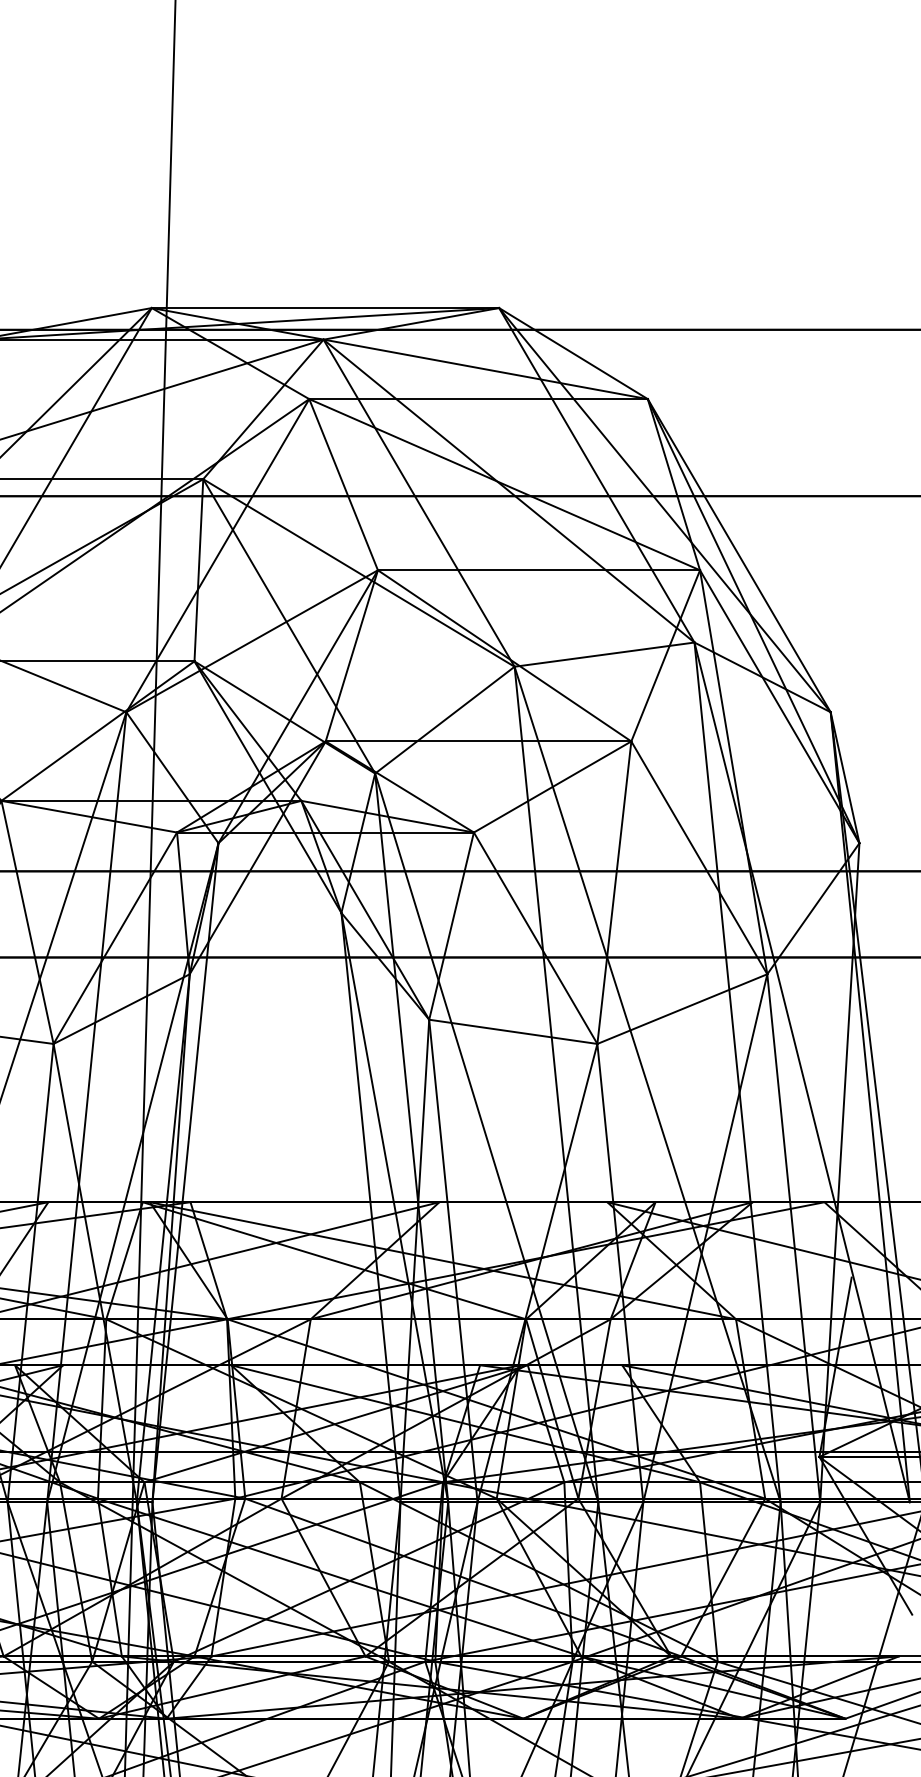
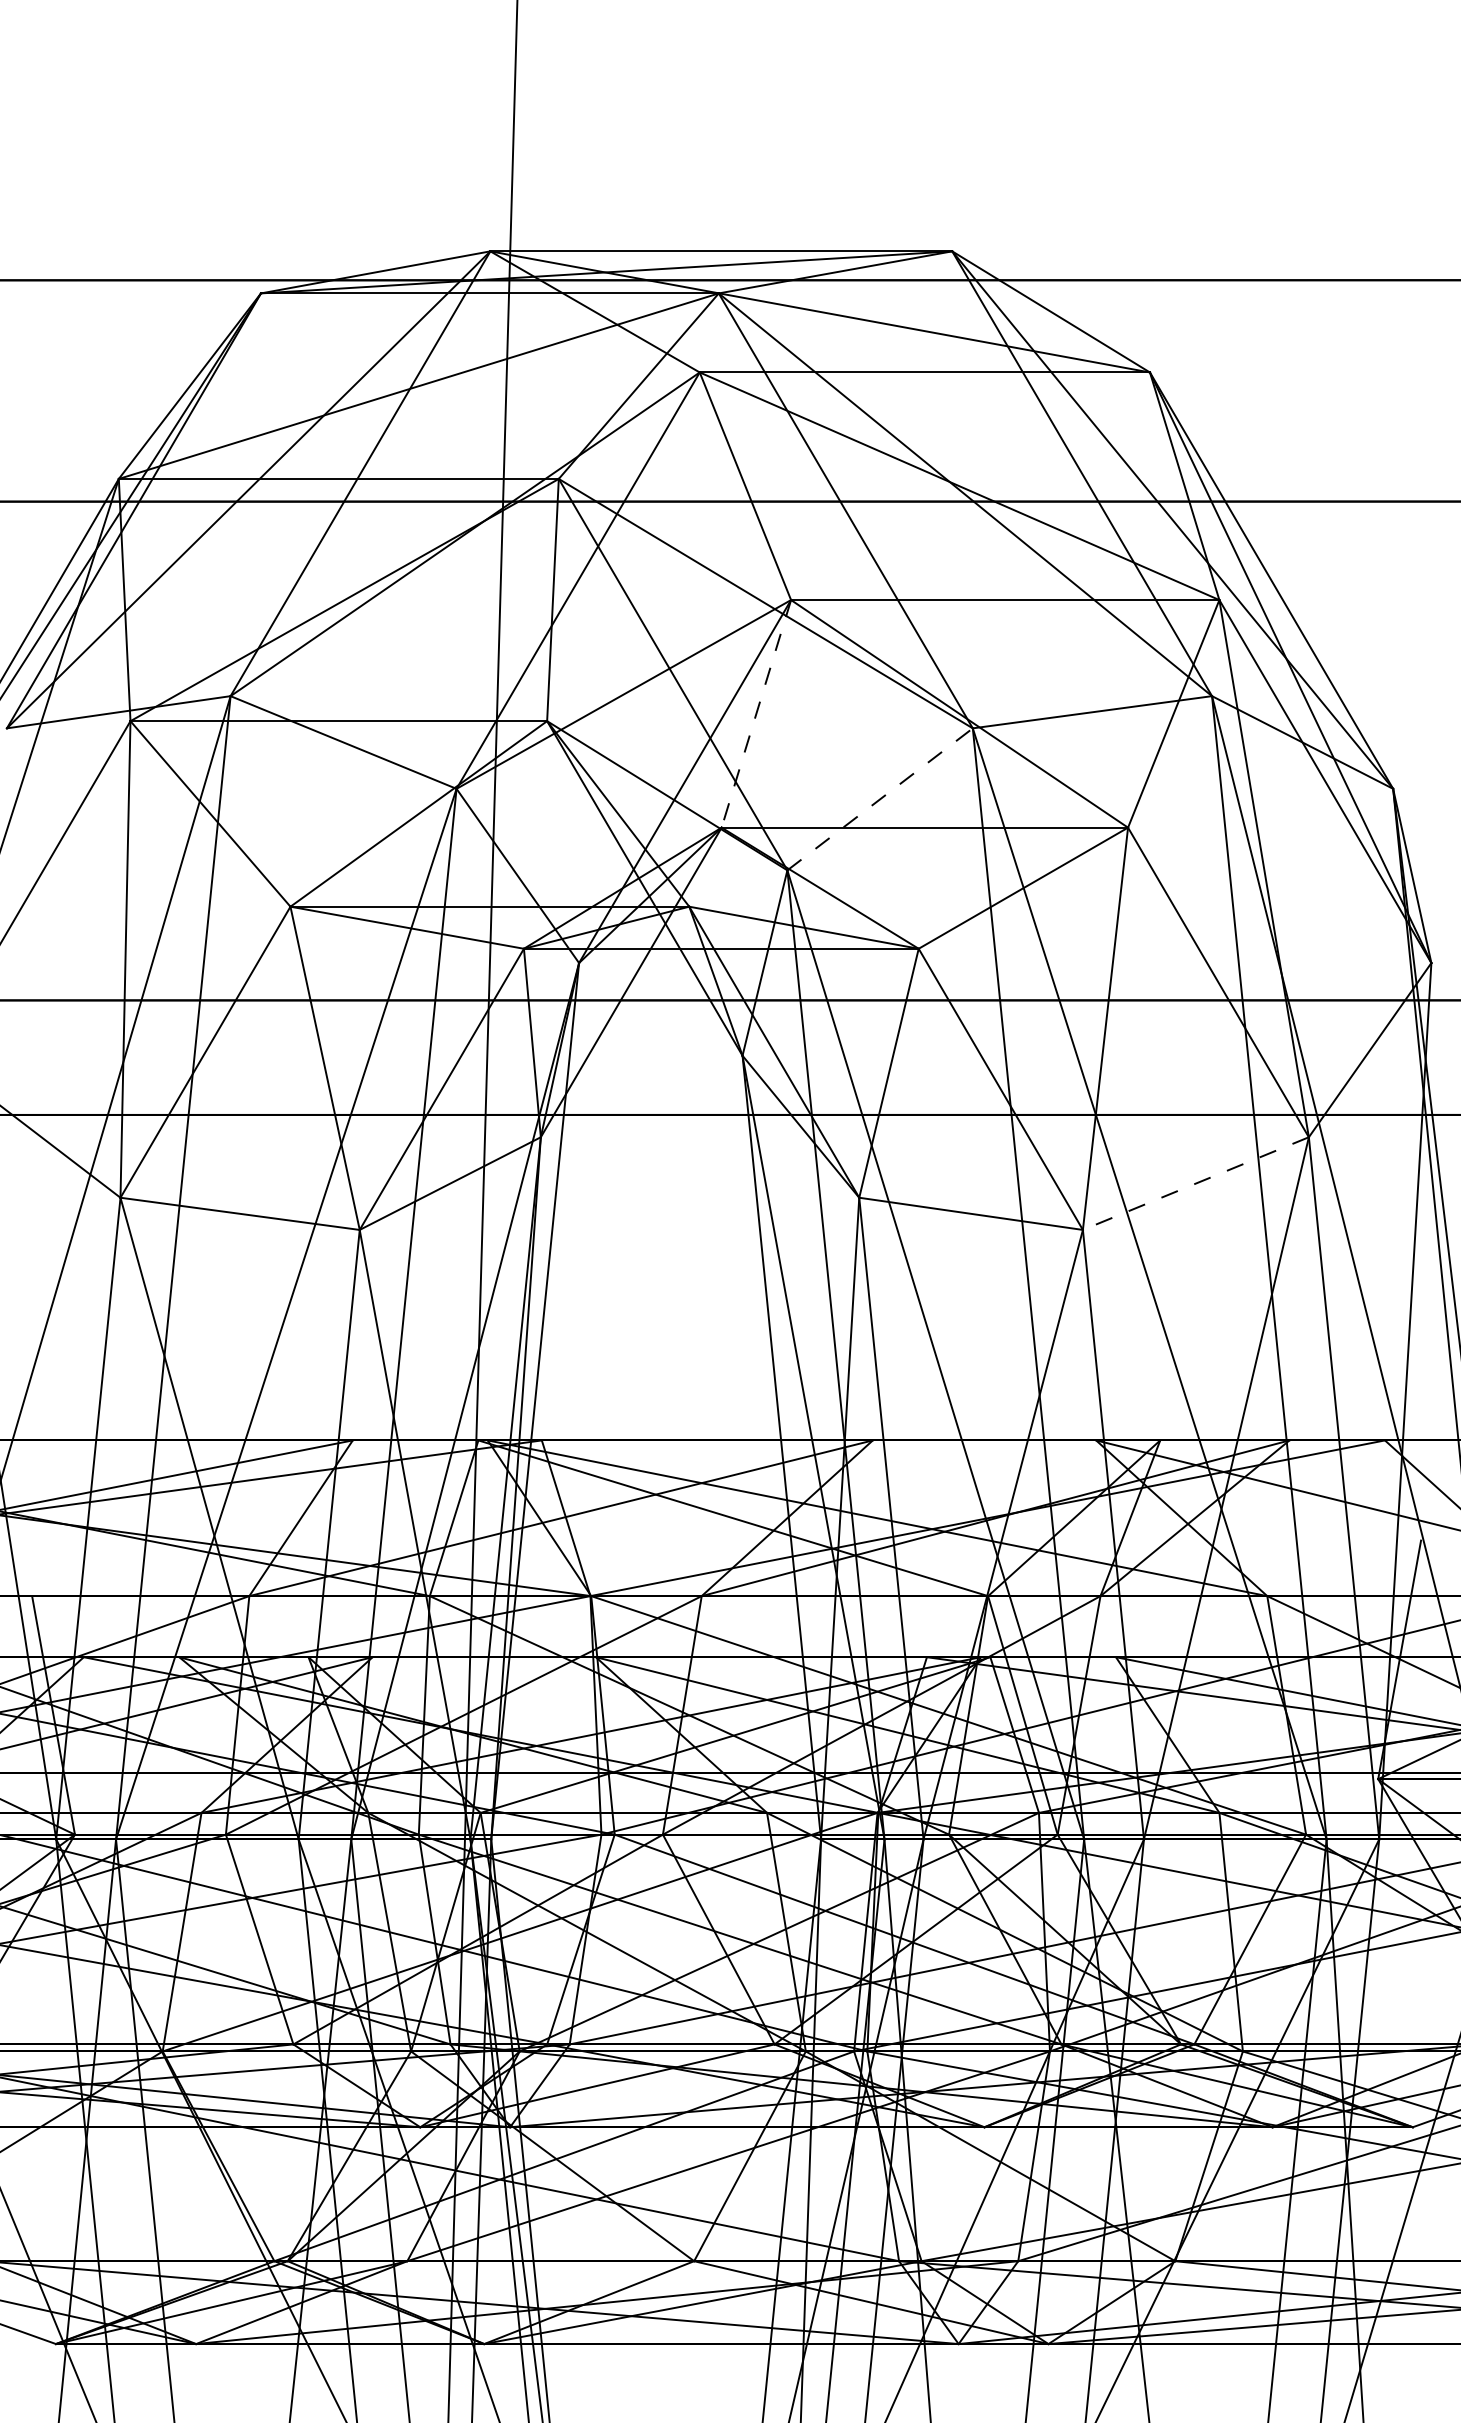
line: (351, 655) -> (756, 713), solid -> dashed
line: (445, 720) -> (880, 799), solid -> dashed
line: (682, 1009) -> (1195, 1183), solid -> dashed

